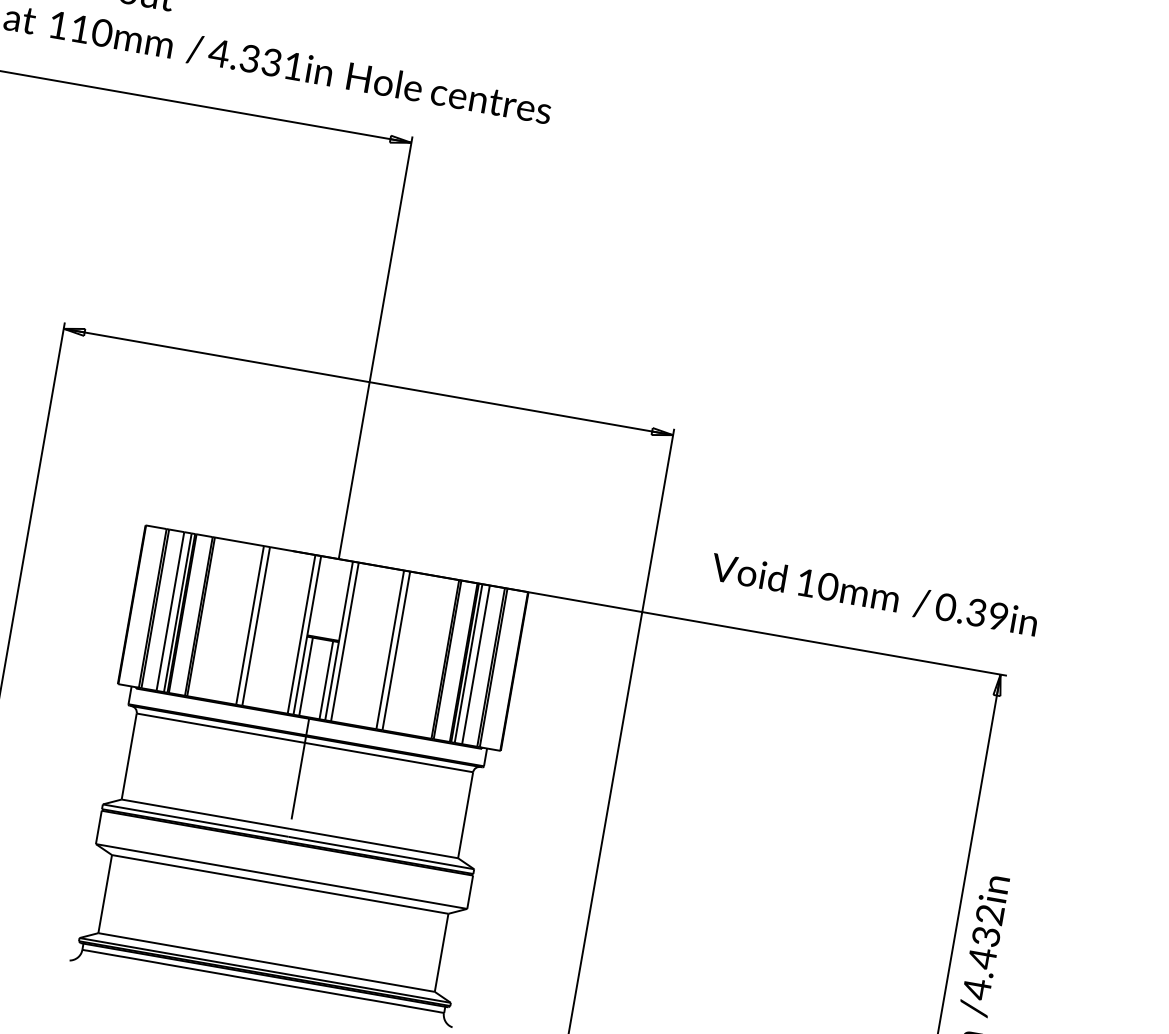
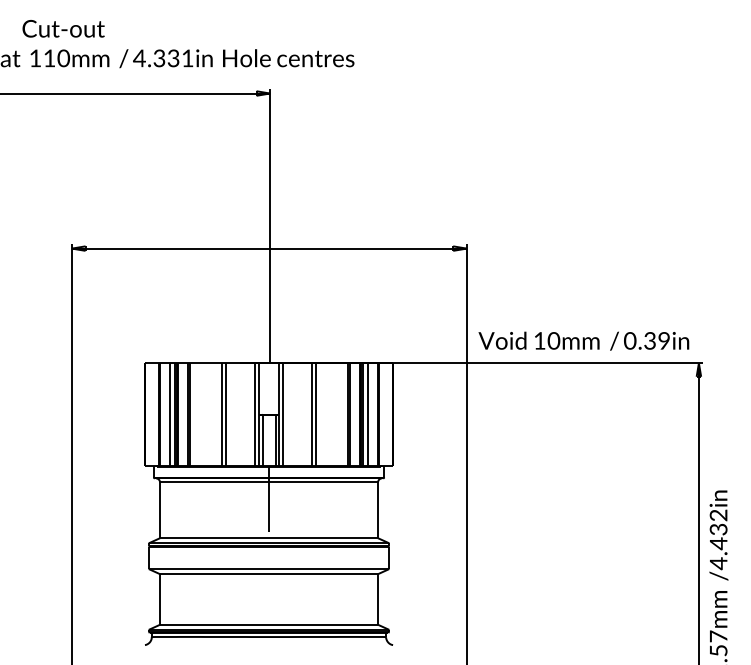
text: (874, 594) -> (583, 340), moved

